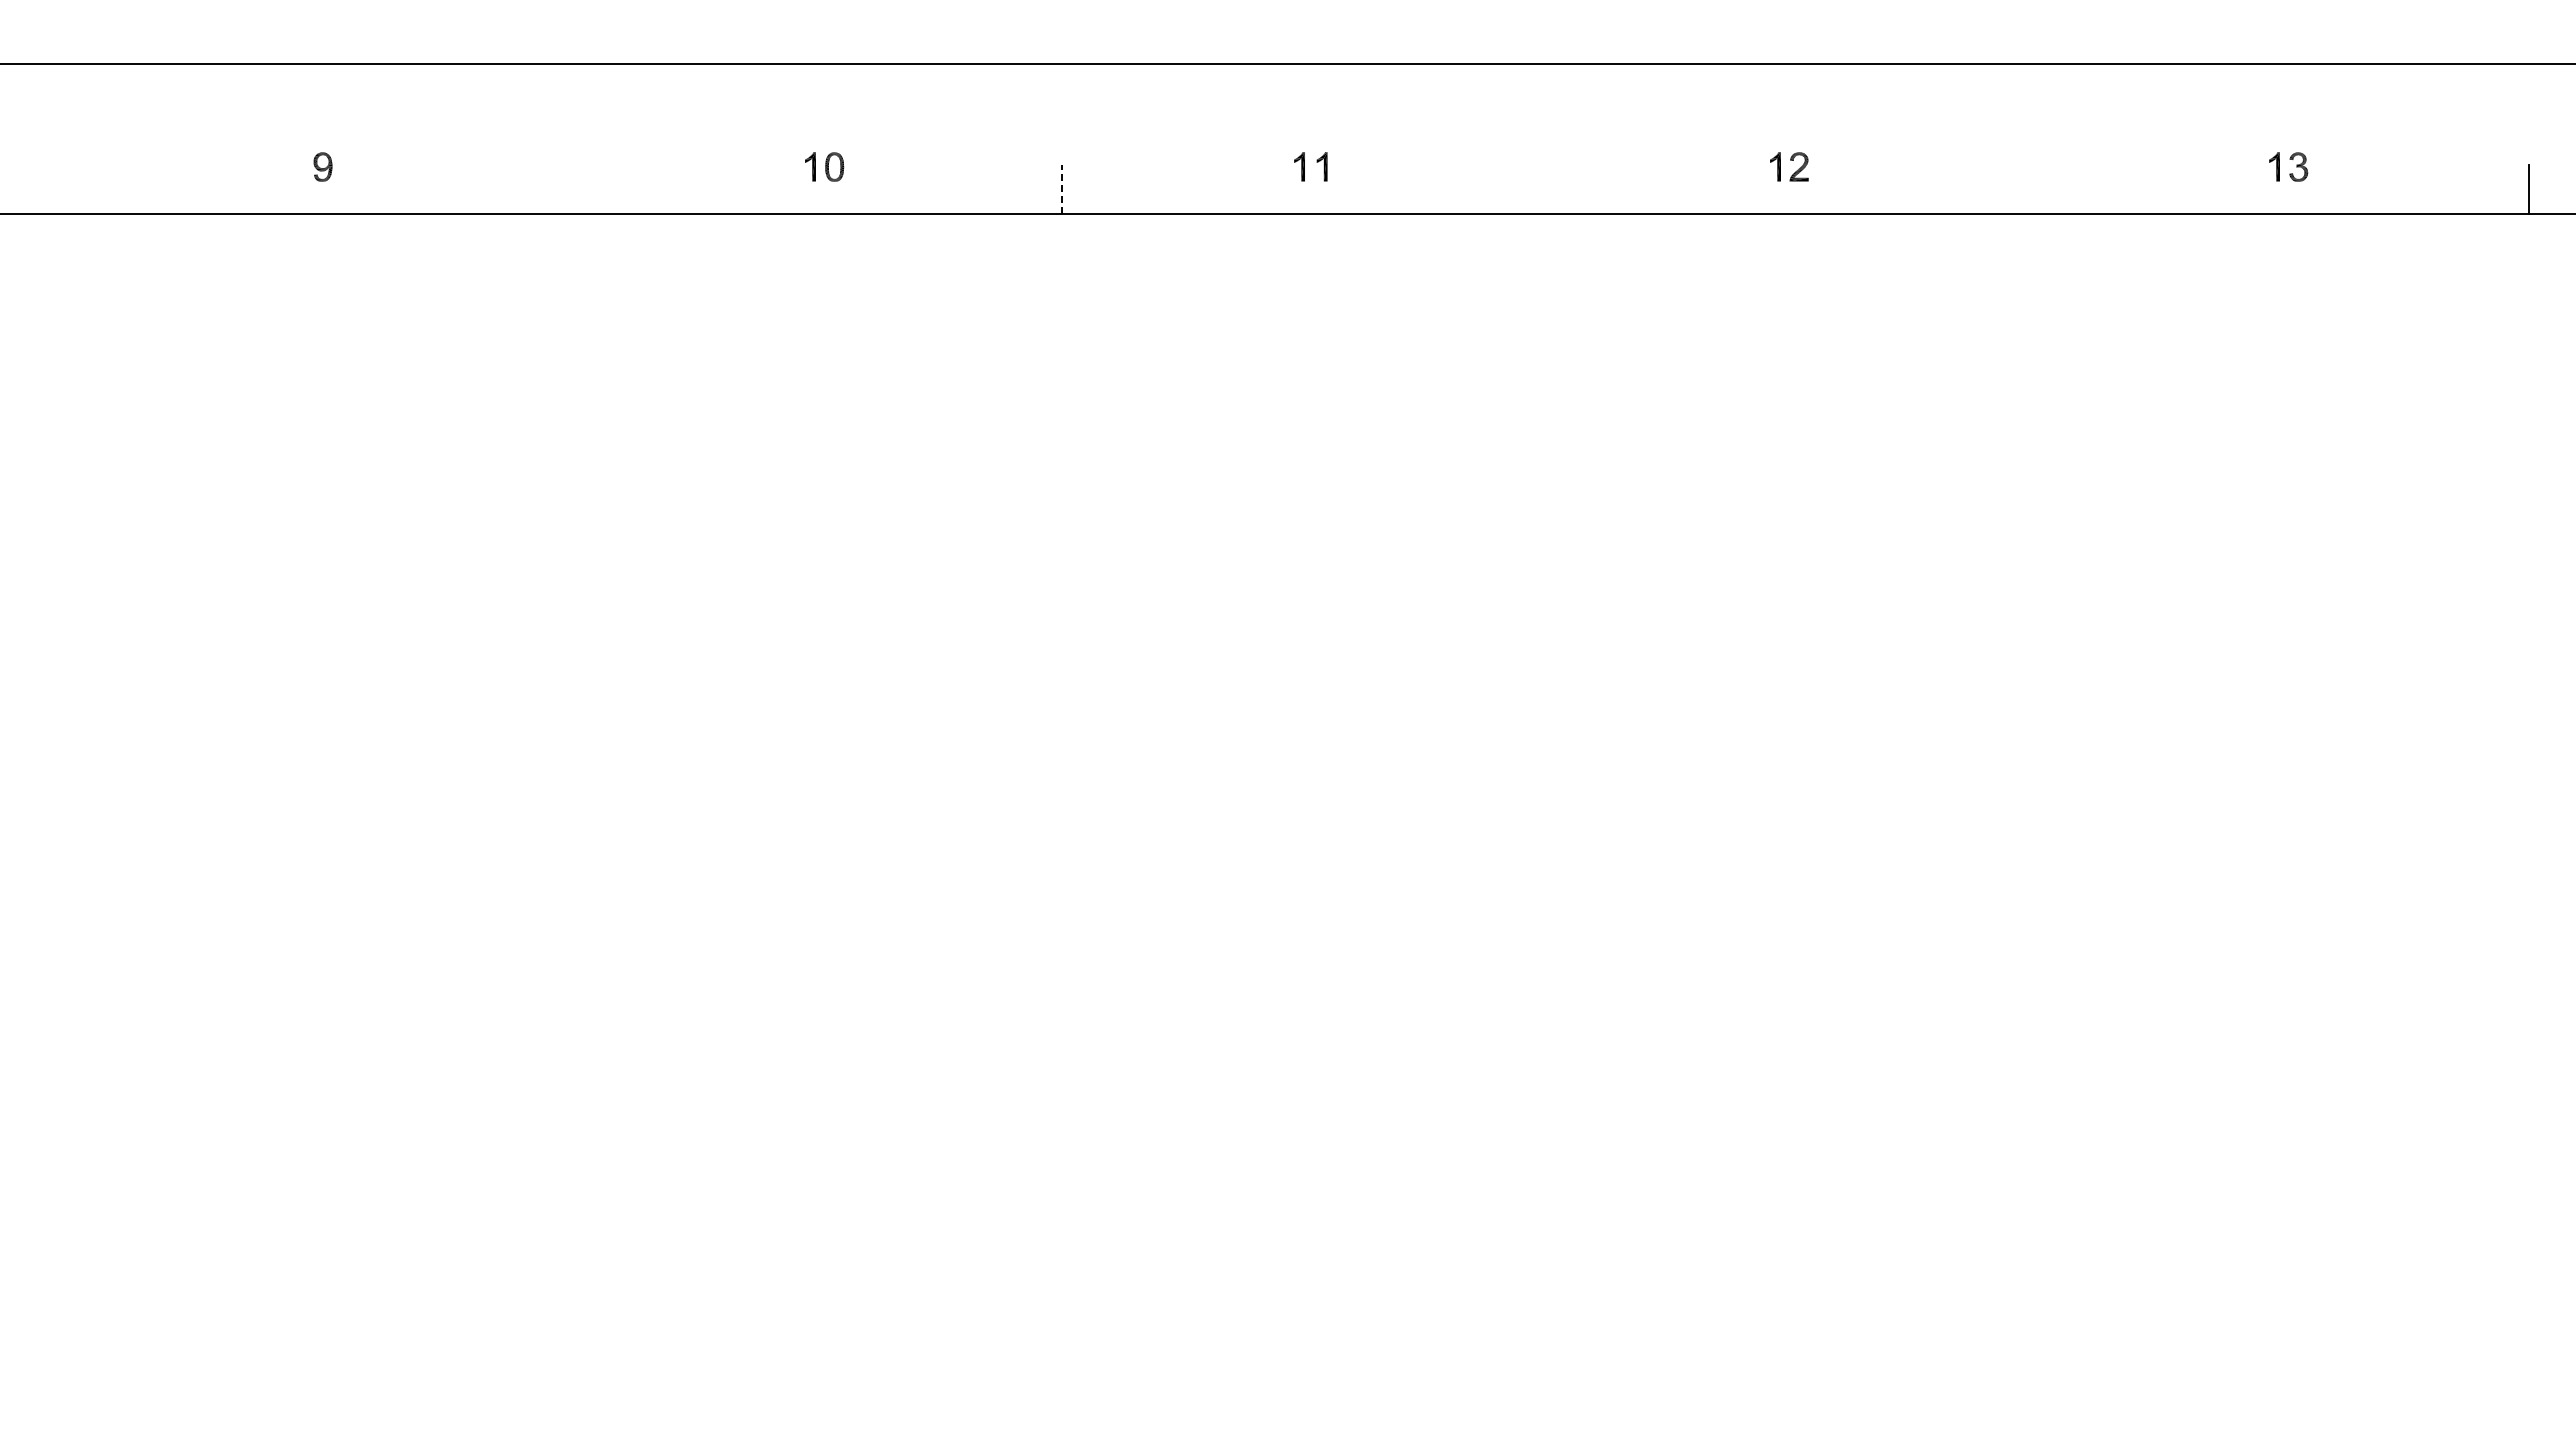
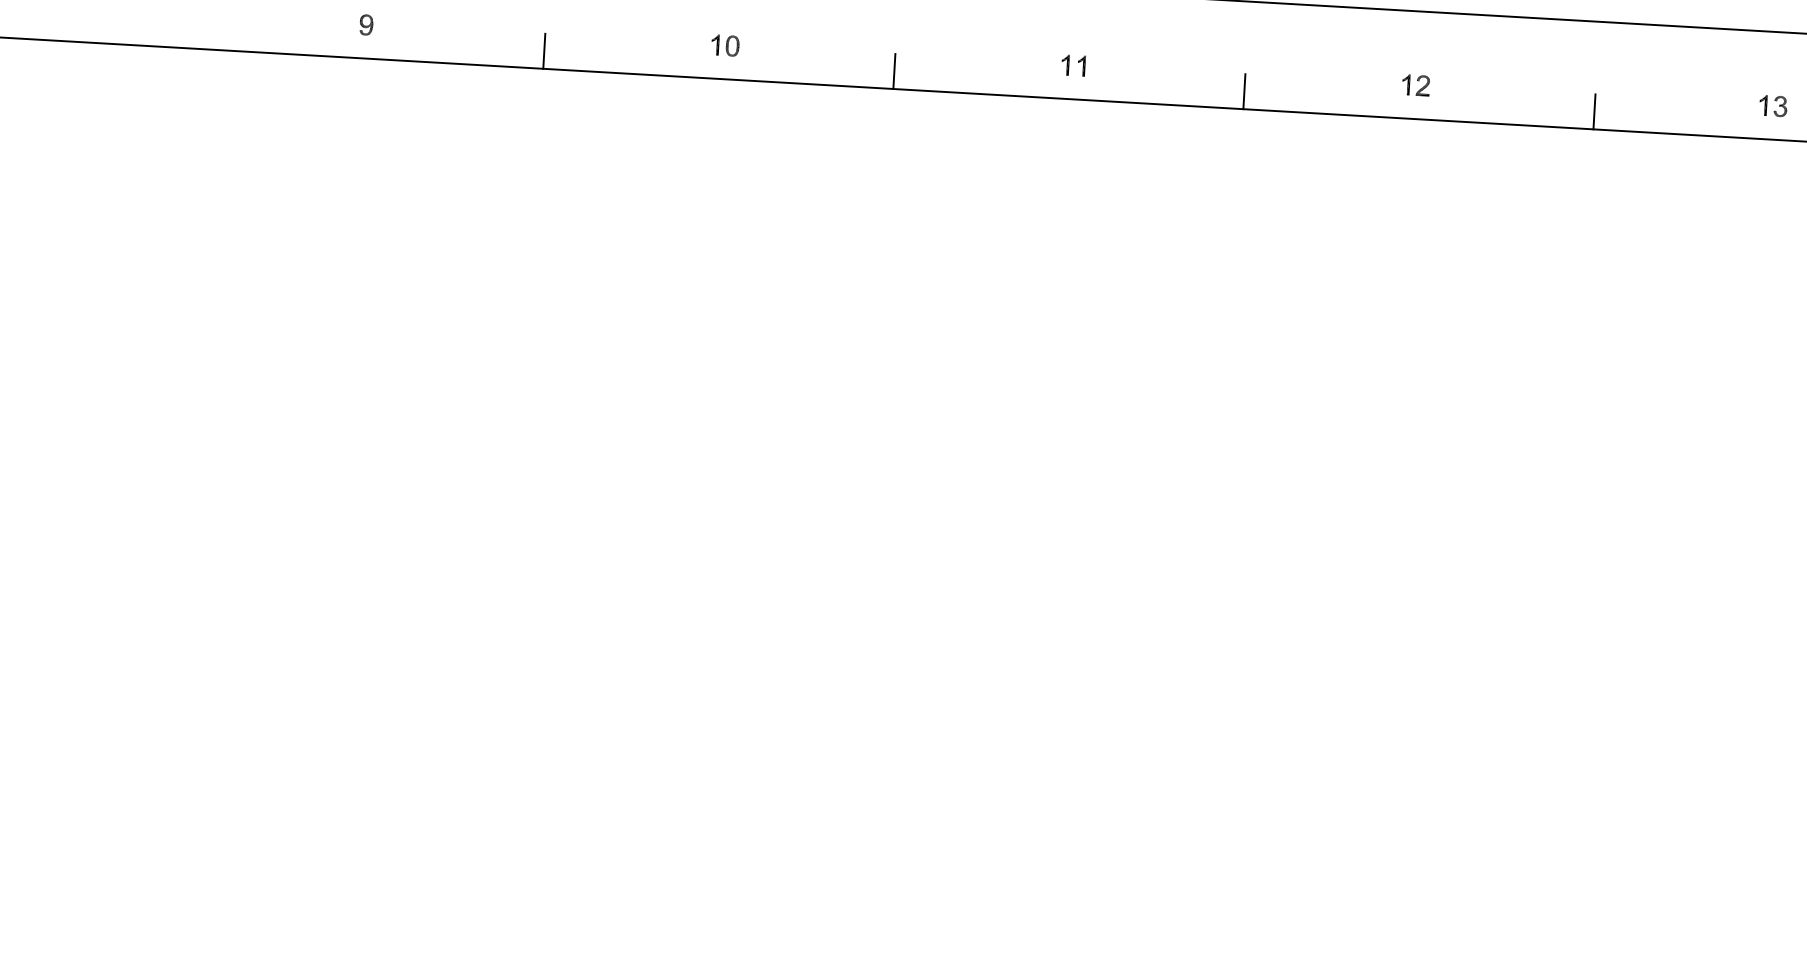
line: (572, 188) -> (544, 50), added
line: (1061, 188) -> (894, 70), dashed -> solid
line: (1550, 188) -> (1244, 91), added
line: (2039, 188) -> (1594, 111), added

